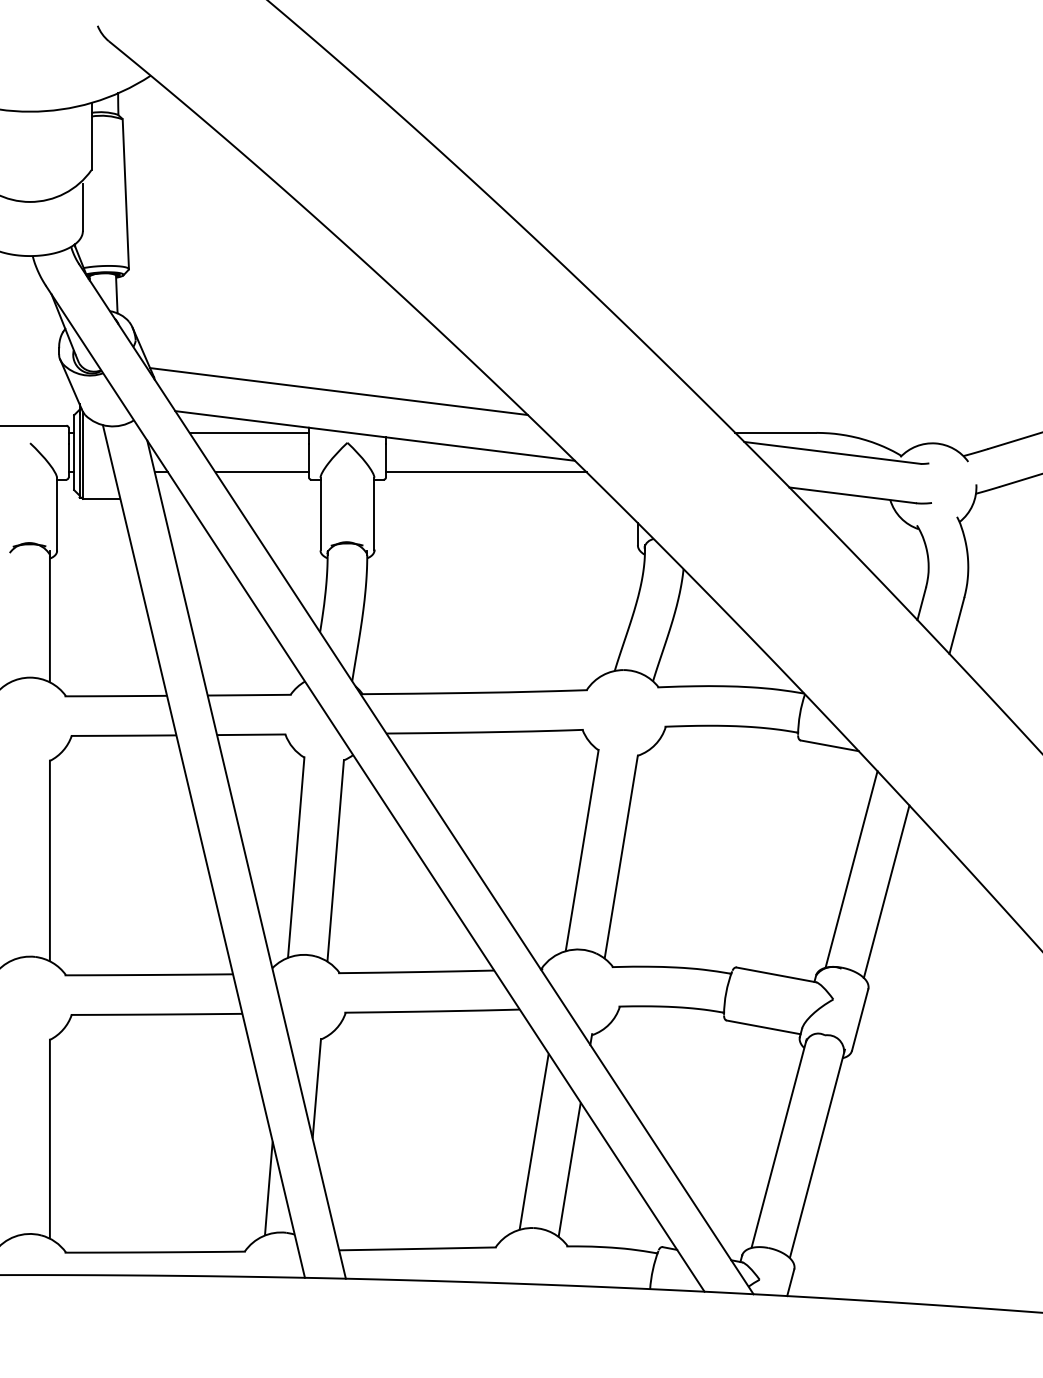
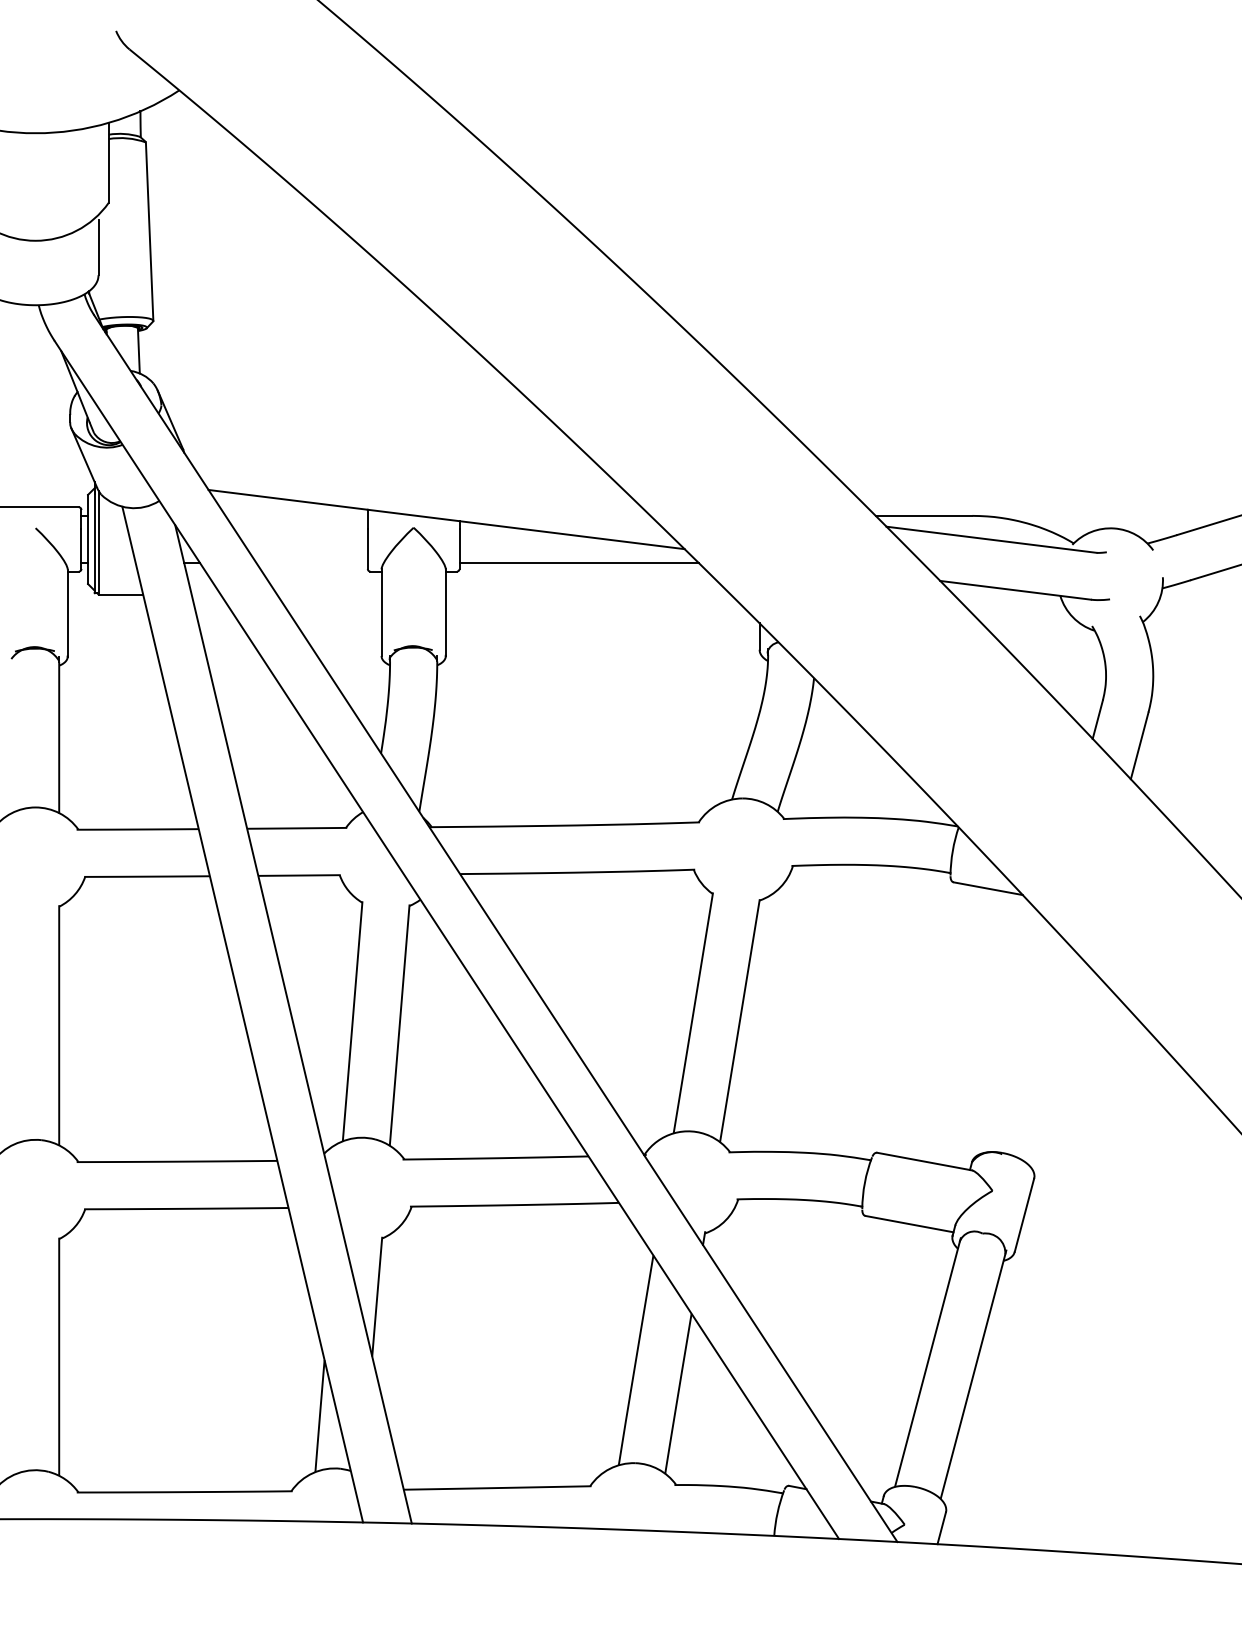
line: (338, 391) -> (402, 466), removed
line: (248, 432) -> (295, 515), removed
line: (261, 472) -> (311, 563), removed
line: (851, 869) -> (1014, 1036), removed
line: (886, 891) -> (1055, 1062), removed

